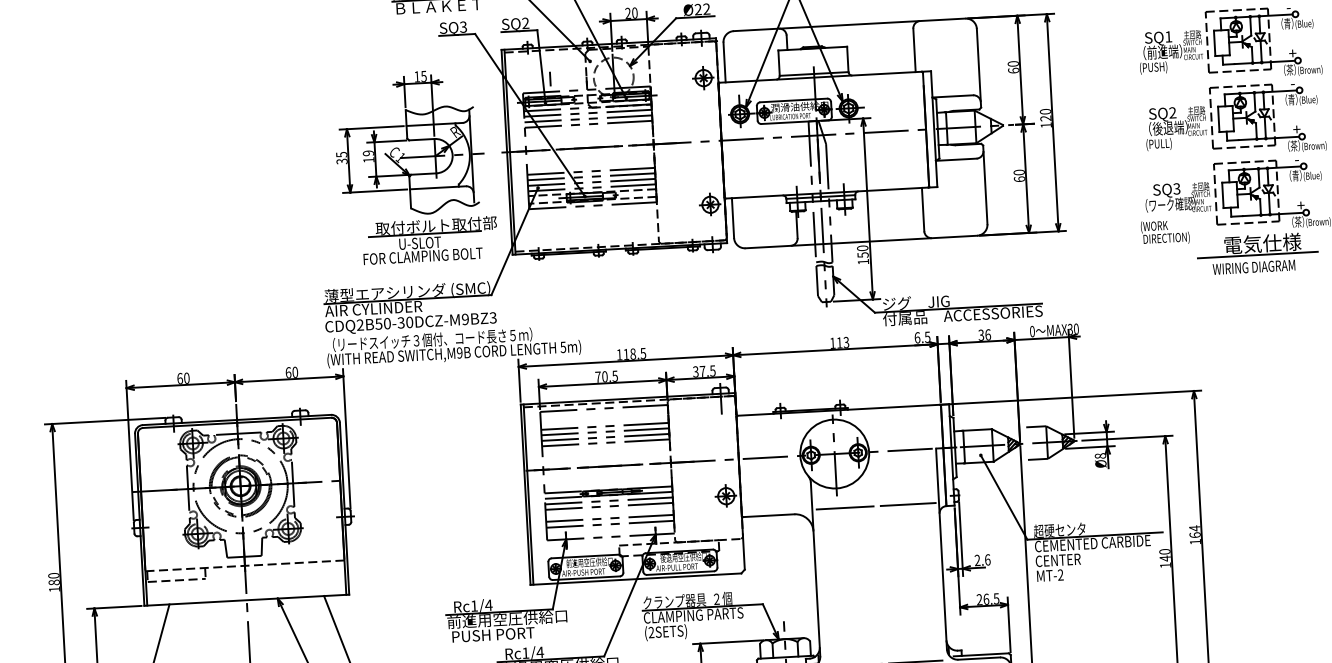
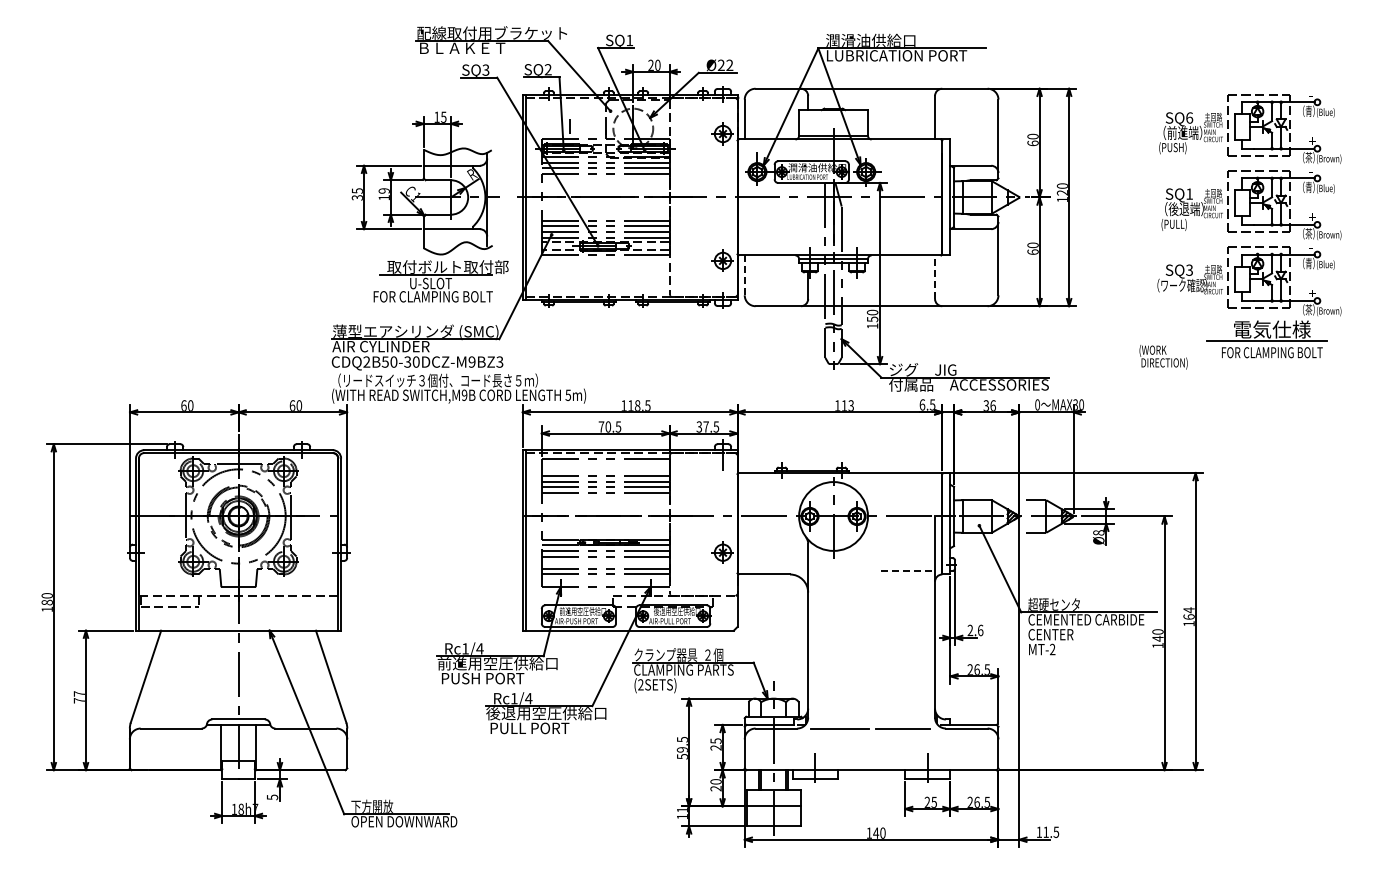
text: (1168, 36) -> (1189, 117), SQ1 -> SQ6
text: (1172, 112) -> (1189, 193), SQ2 -> SQ1
line: (923, 209) -> (935, 277), solid -> dashed
line: (732, 218) -> (744, 275), solid -> dashed
text: (1165, 232) -> (1163, 357), moved
text: (1263, 266) -> (1271, 352), WIRING DIAGRAM -> FOR CLAMPING BOLT
line: (907, 504) -> (903, 570), solid -> dashed
line: (844, 507) -> (840, 570), removed

